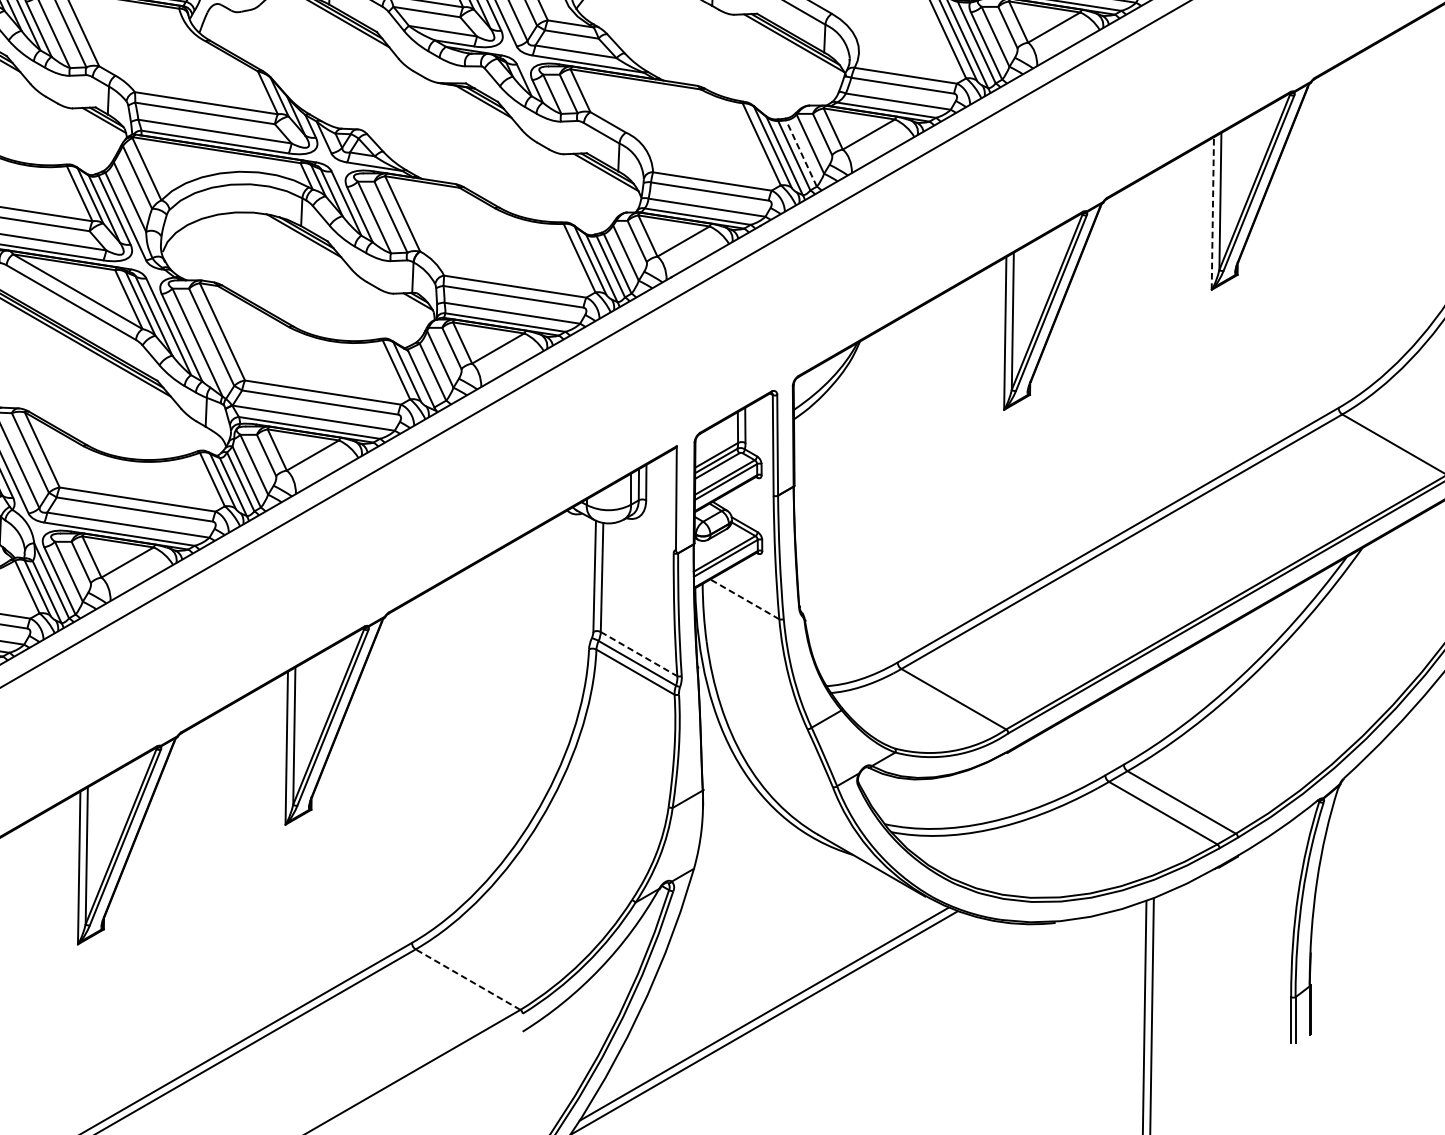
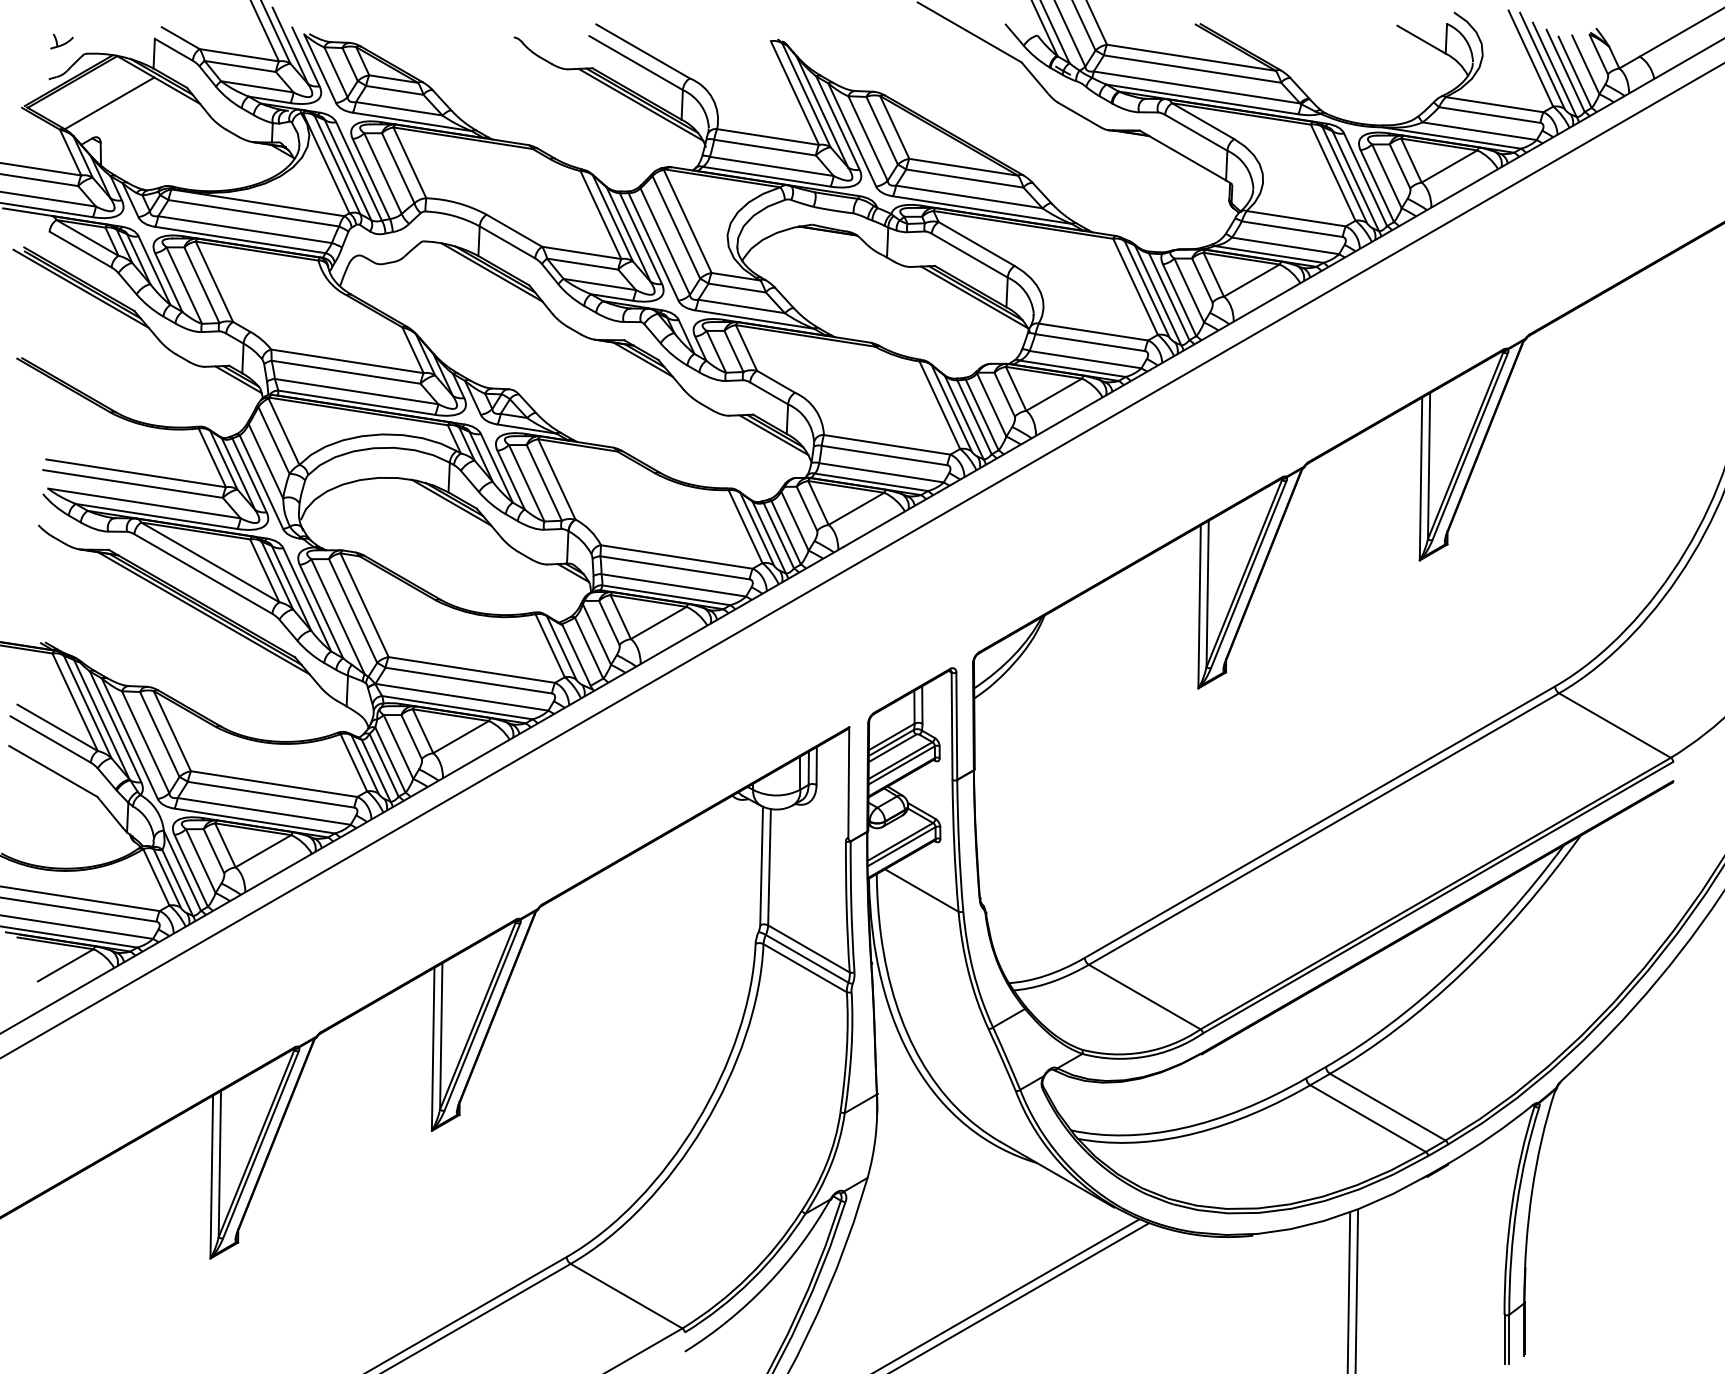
line: (801, 153) -> (982, 414), dashed -> solid
line: (1213, 213) -> (1421, 478), dashed -> solid
line: (744, 599) -> (921, 890), dashed -> solid
line: (639, 654) -> (809, 949), dashed -> solid
line: (467, 979) -> (626, 1296), dashed -> solid

